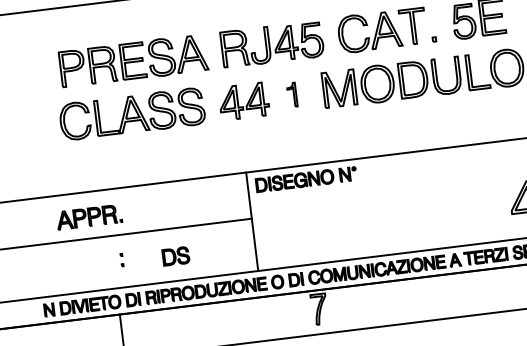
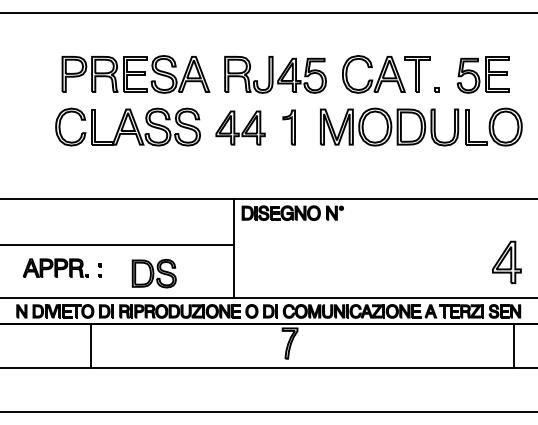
part: (291, 95) -> (288, 127), size x1.43
part: (88, 216) -> (55, 267), moved
part: (175, 256) -> (153, 273), size x1.67

